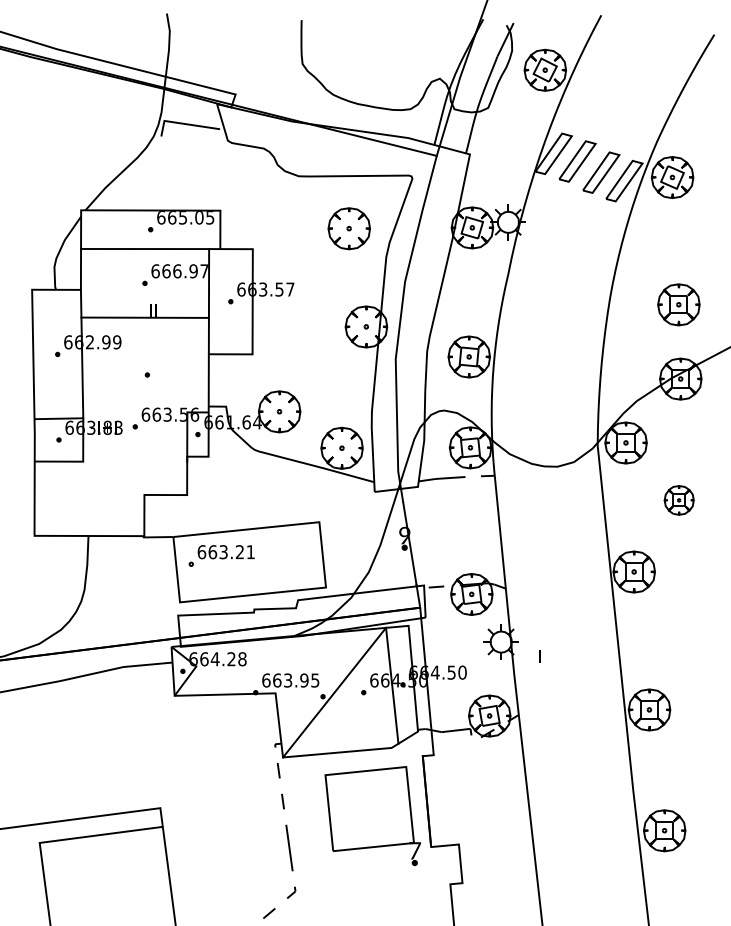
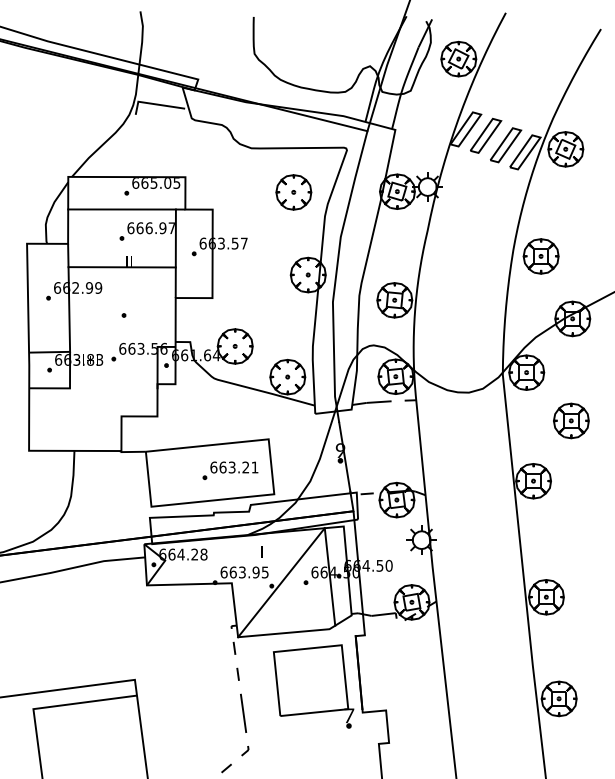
part: (678, 304) -> (540, 256), moved
part: (679, 499) -> (571, 420), size x1.43
part: (221, 555) -> (230, 470), moved
text: (539, 655) -> (261, 551), moved

